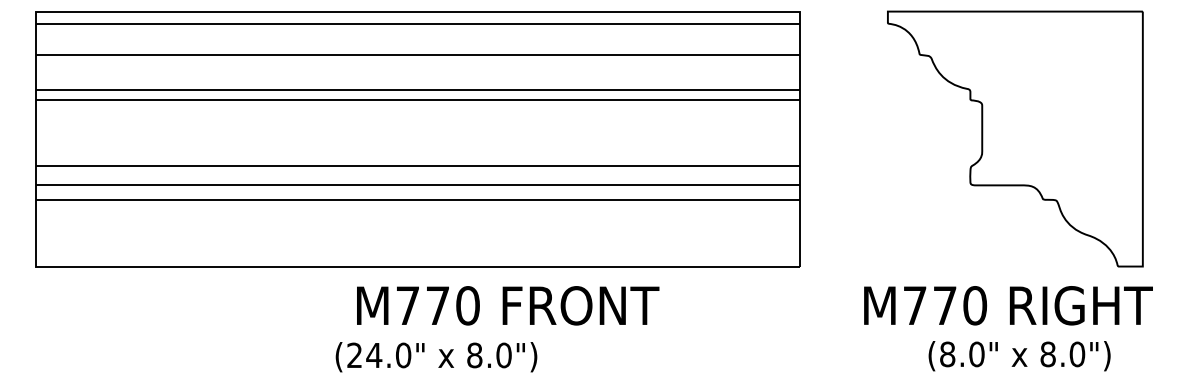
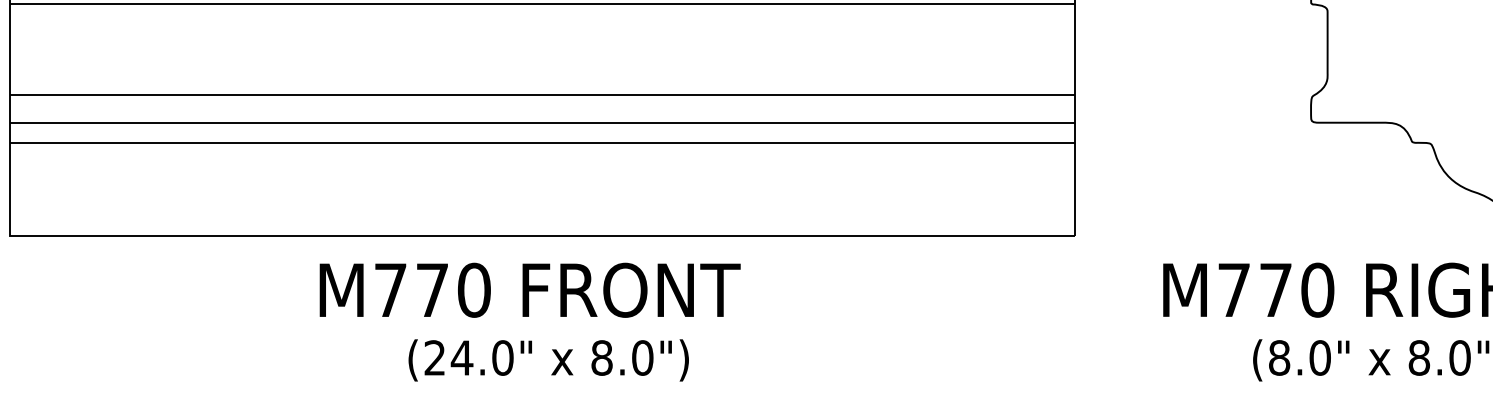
text: (508, 305) -> (530, 289), moved
text: (436, 357) -> (548, 360), moved

